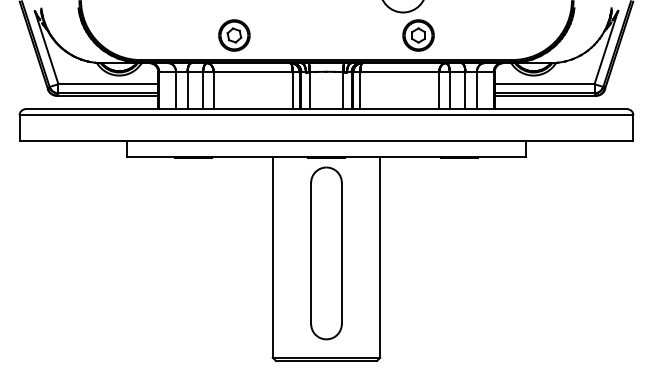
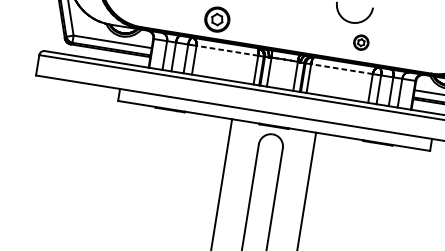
part: (418, 35) -> (361, 42), size x0.6
line: (252, 72) -> (226, 50), solid -> dashed
line: (399, 72) -> (341, 69), solid -> dashed

